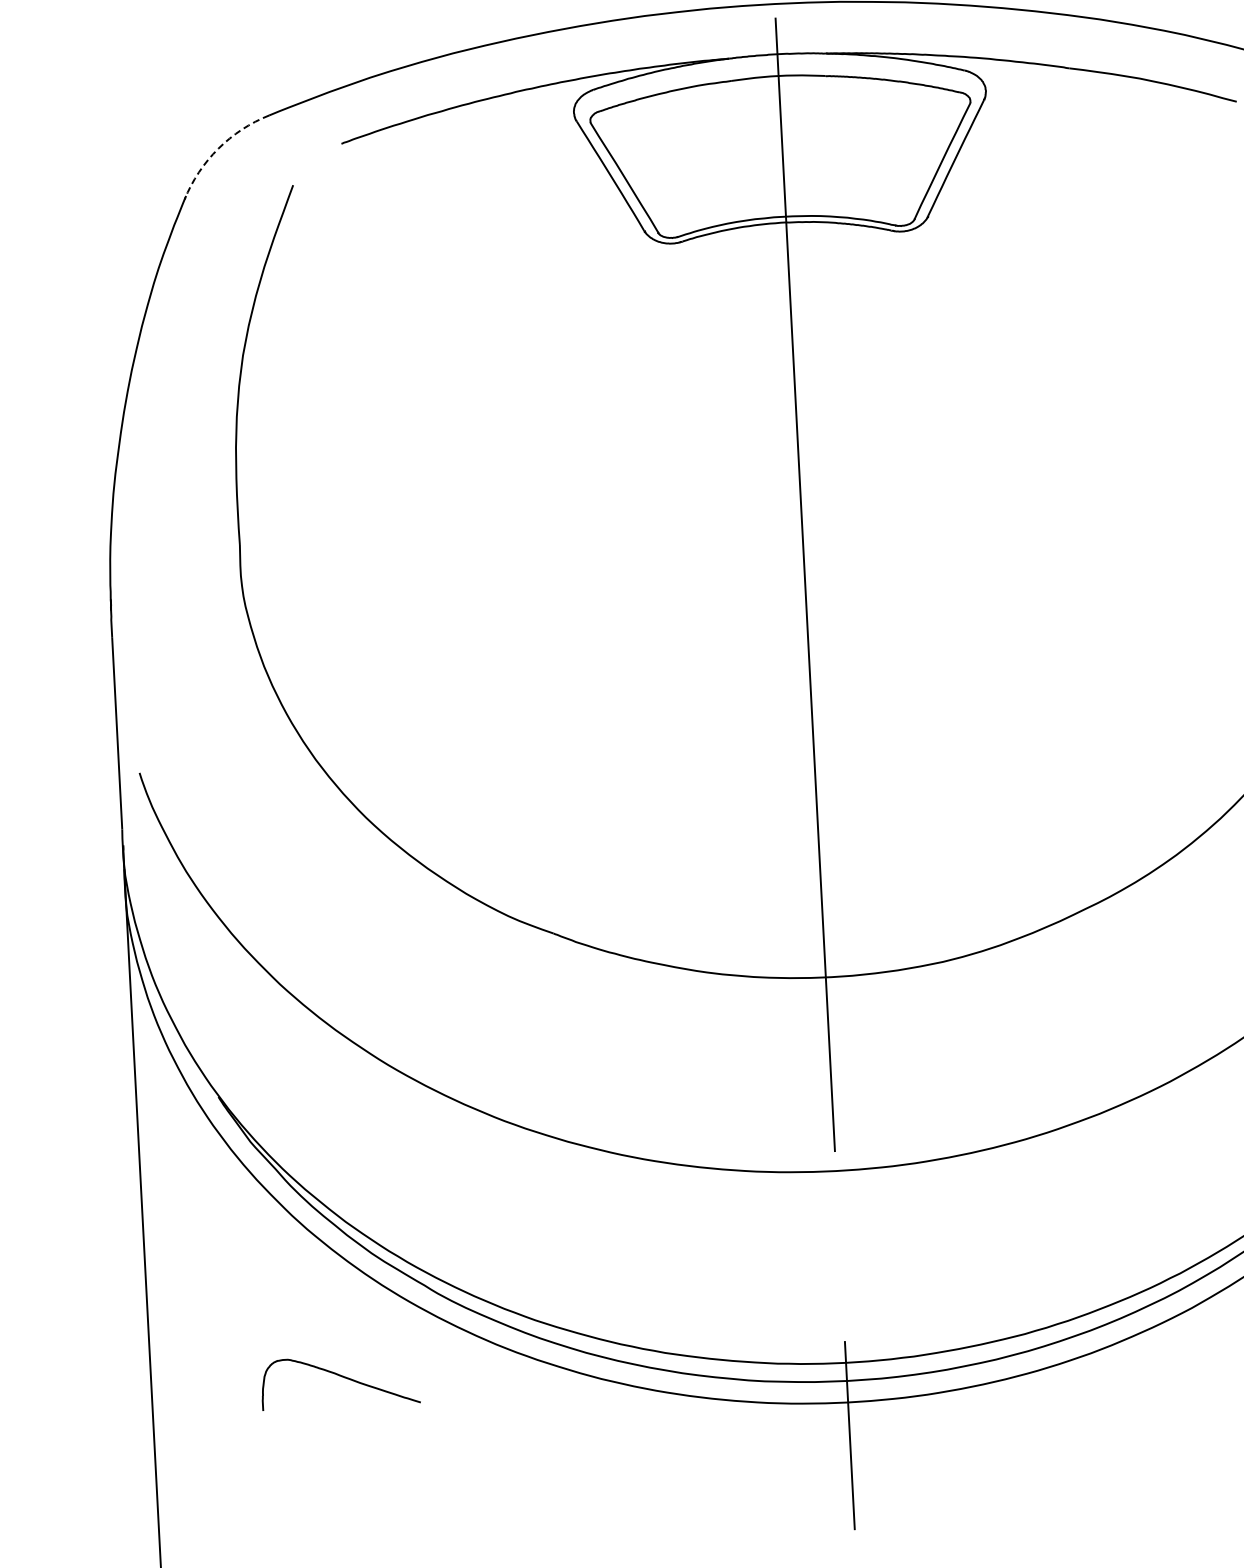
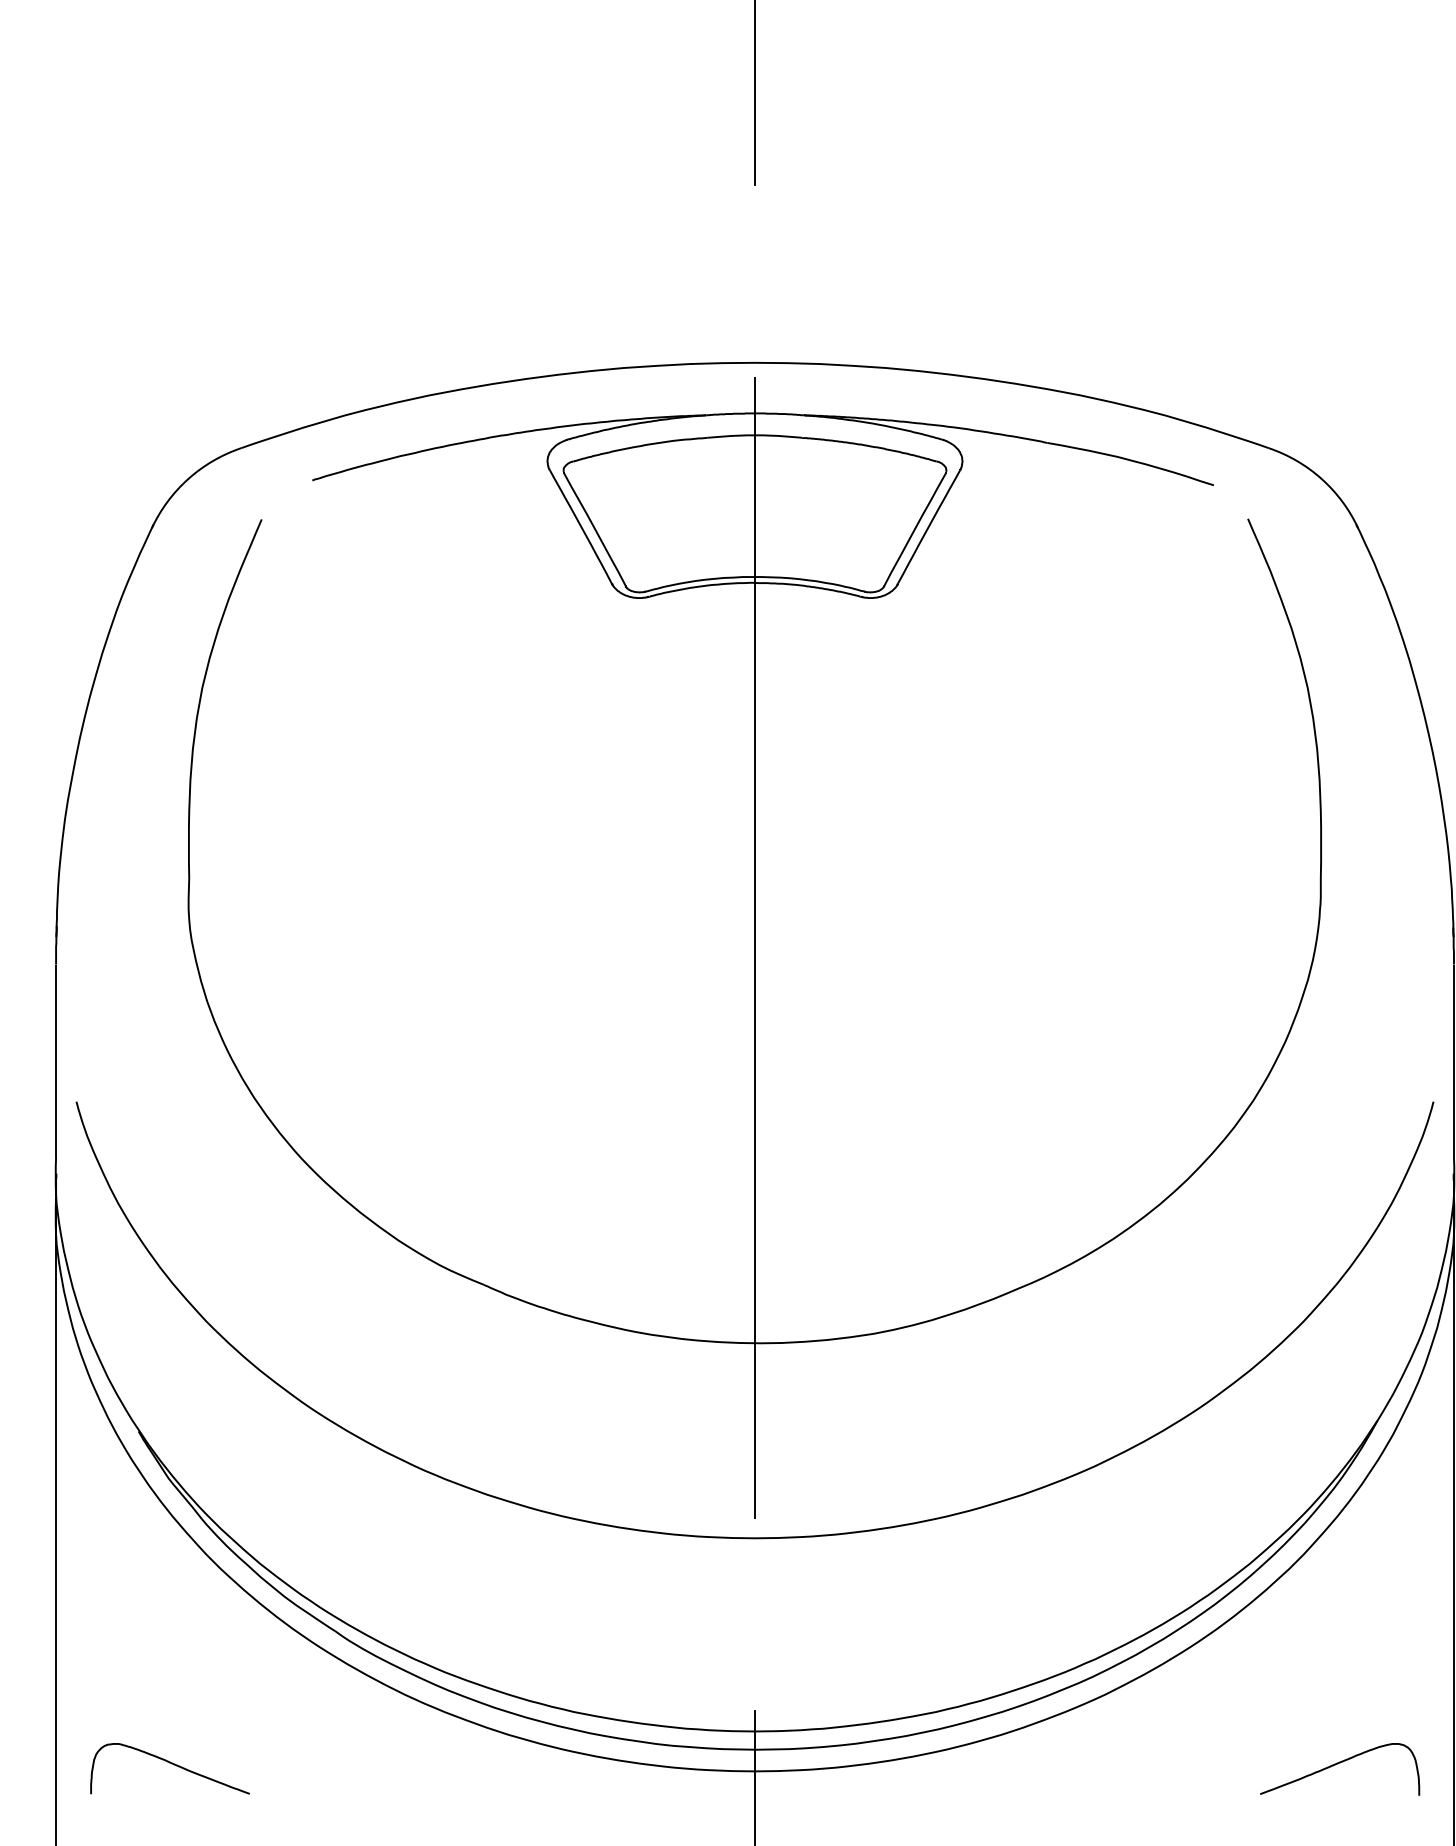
arc: (218, 148) -> (188, 478), dashed -> solid
curve: (341, 1377) -> (171, 1764), moved

